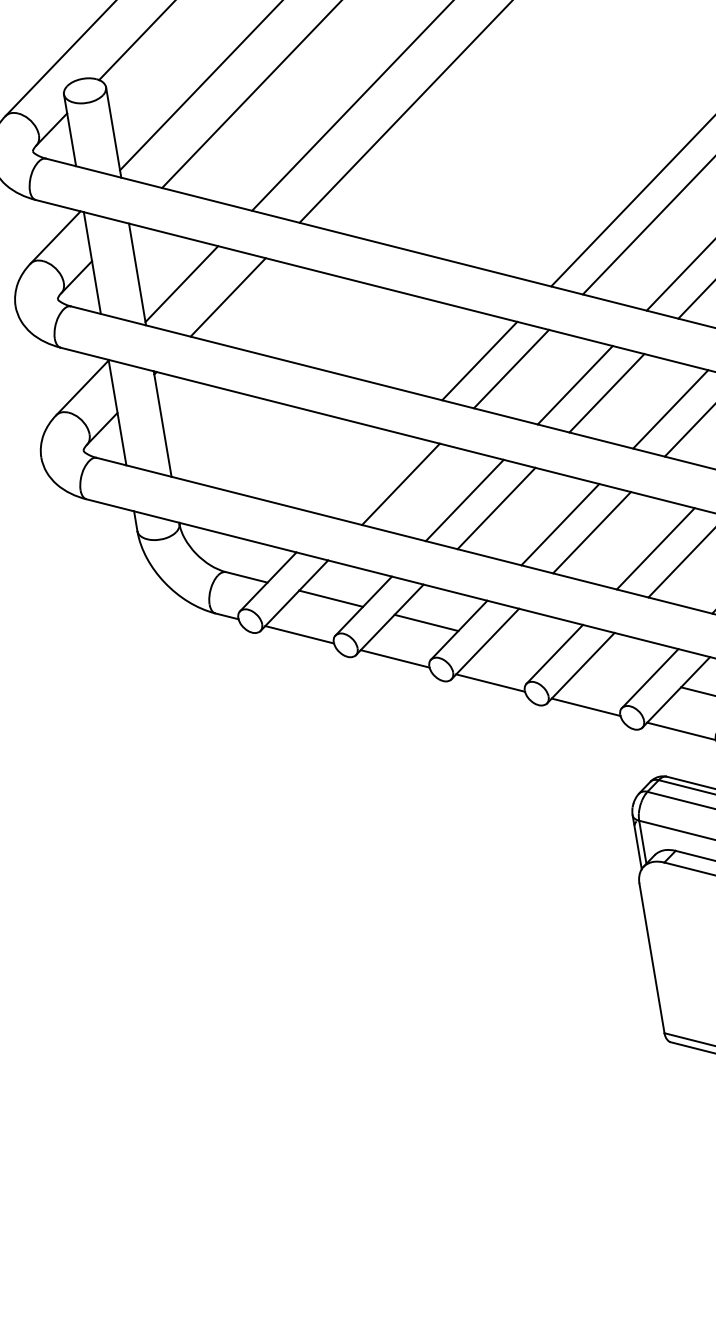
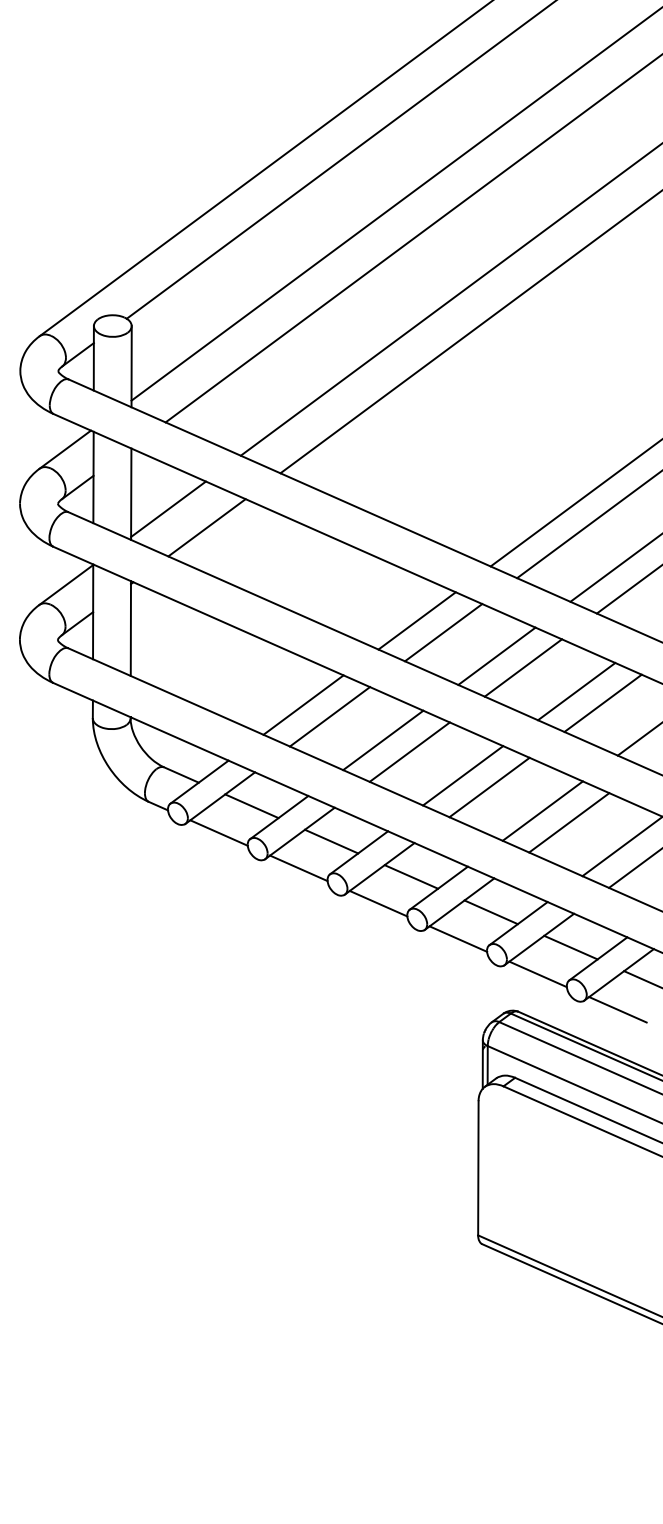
line: (369, 475) -> (303, 704), added
line: (522, 646) -> (411, 876), added
line: (616, 671) -> (490, 912), added

